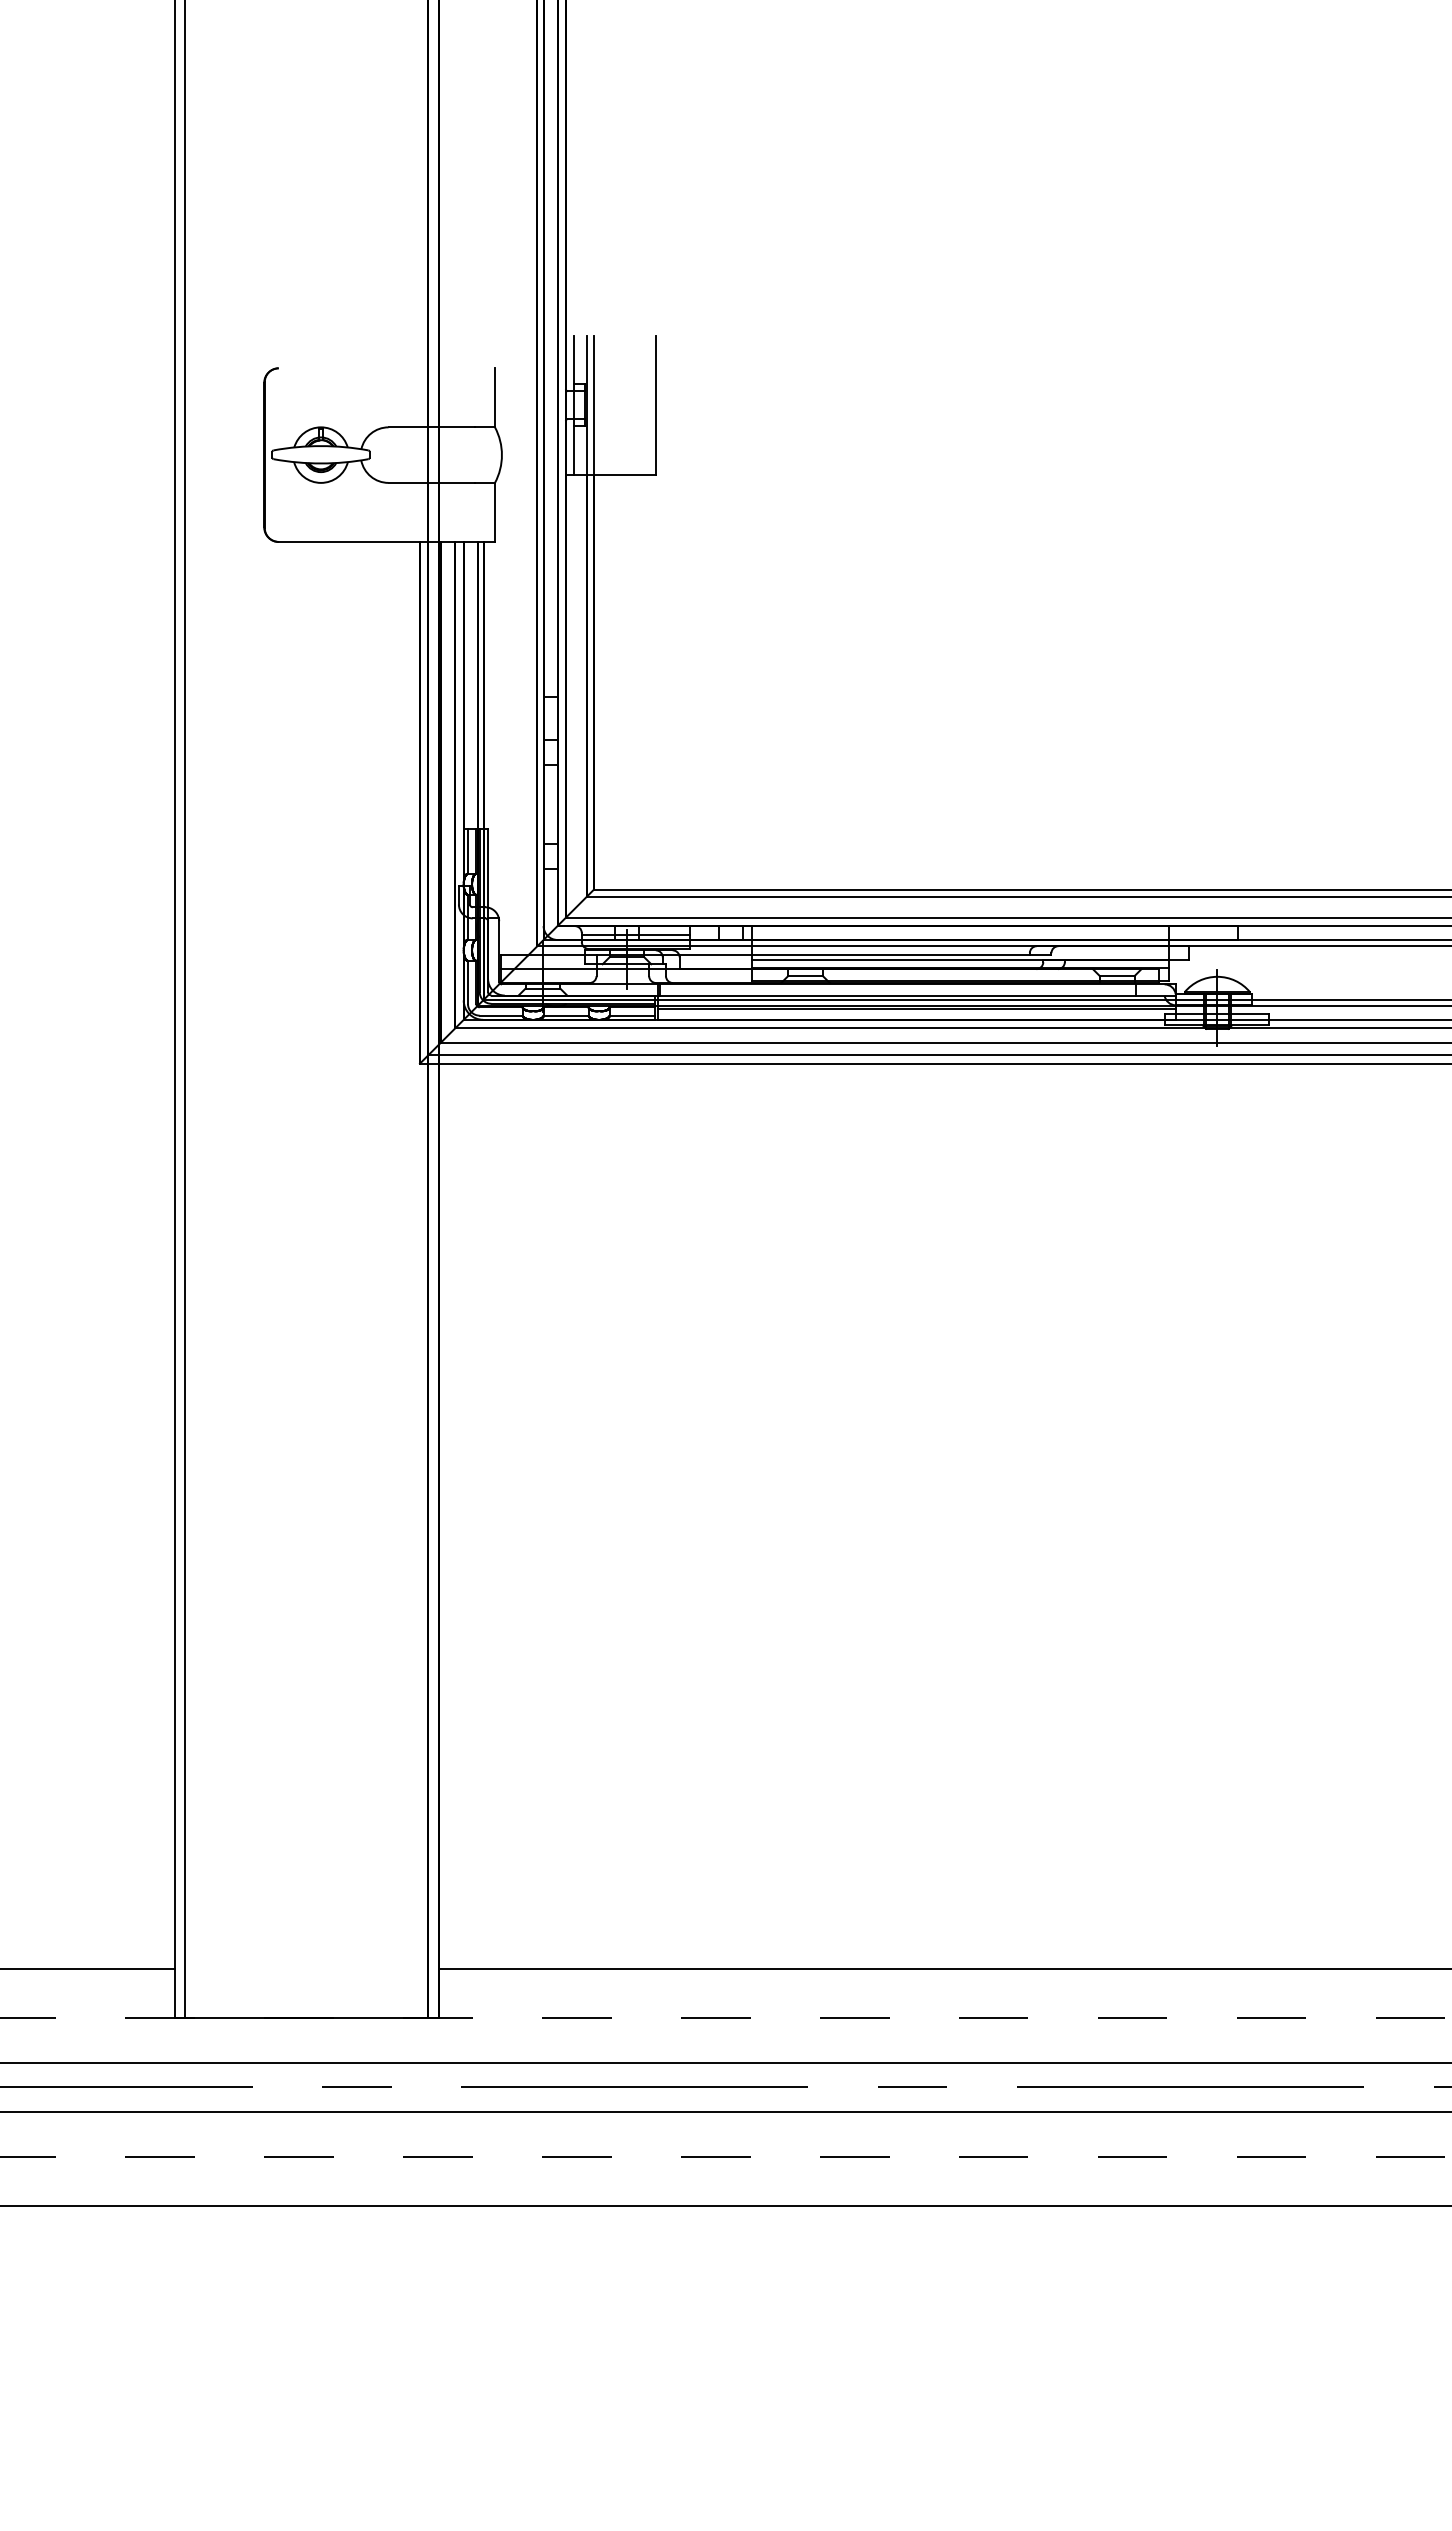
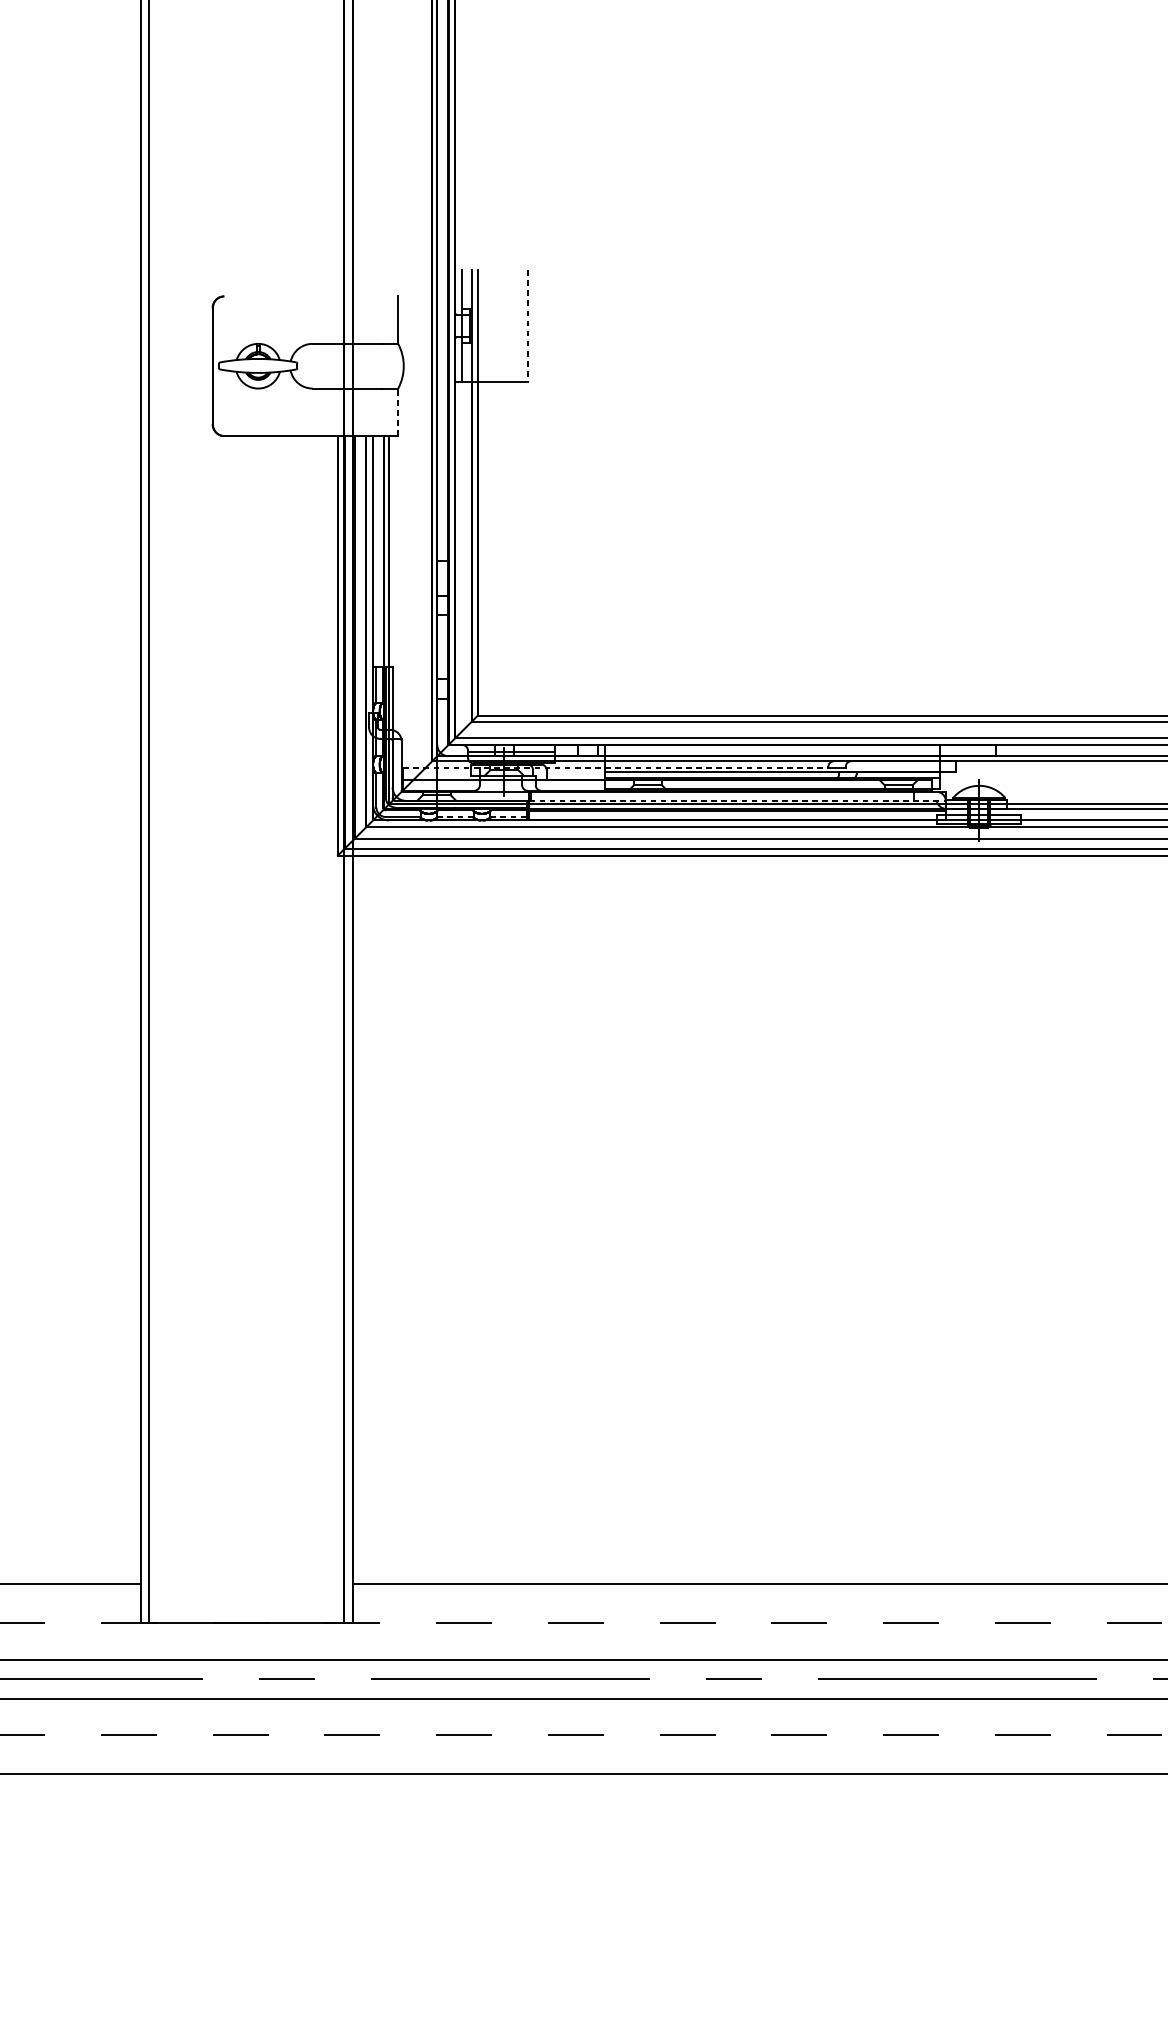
line: (656, 405) -> (528, 326), solid -> dashed
line: (495, 512) -> (398, 412), solid -> dashed
line: (766, 955) -> (616, 768), solid -> dashed
line: (916, 995) -> (737, 800), solid -> dashed
line: (566, 1015) -> (455, 816), solid -> dashed
line: (632, 1015) -> (508, 816), solid -> dashed

